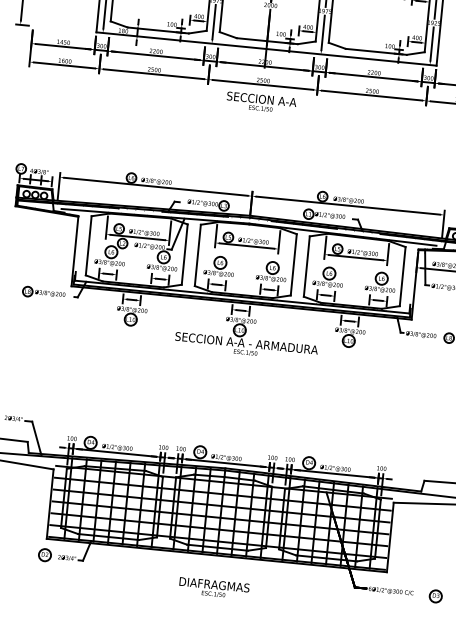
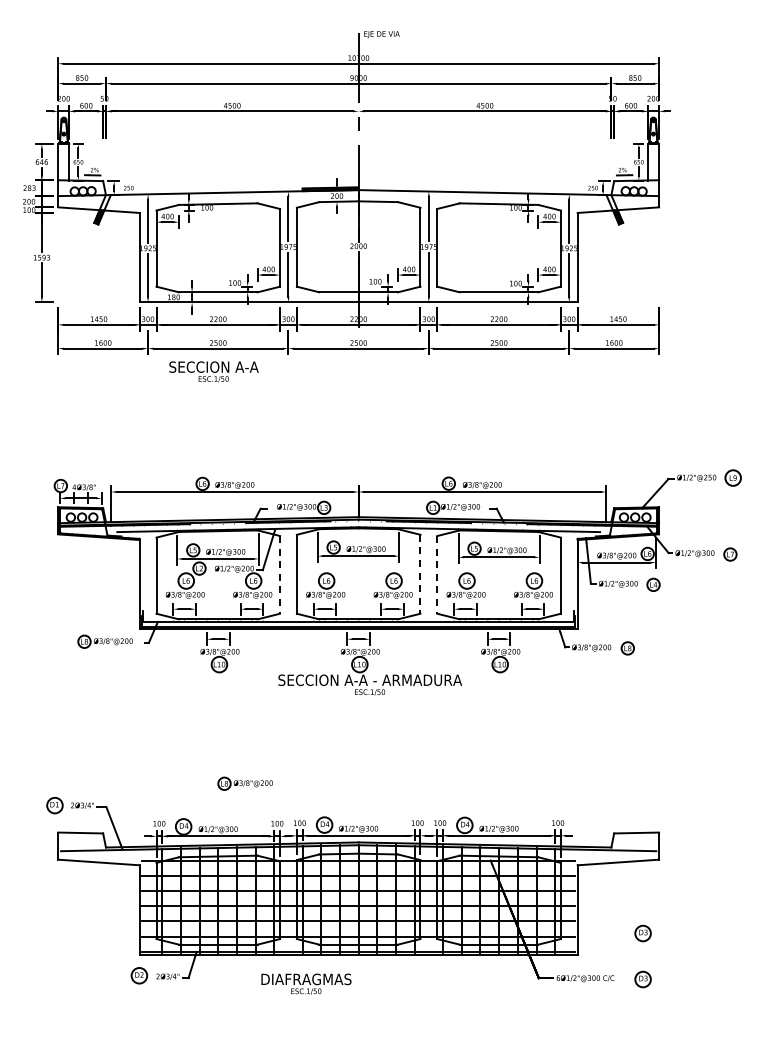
text: (261, 102) -> (213, 371), moved
line: (185, 254) -> (280, 574), solid -> dashed
line: (293, 264) -> (420, 574), solid -> dashed
line: (307, 266) -> (437, 574), solid -> dashed
part: (141, 413) -> (244, 783), added
part: (438, 560) -> (642, 933), added
text: (214, 588) -> (306, 983), moved

